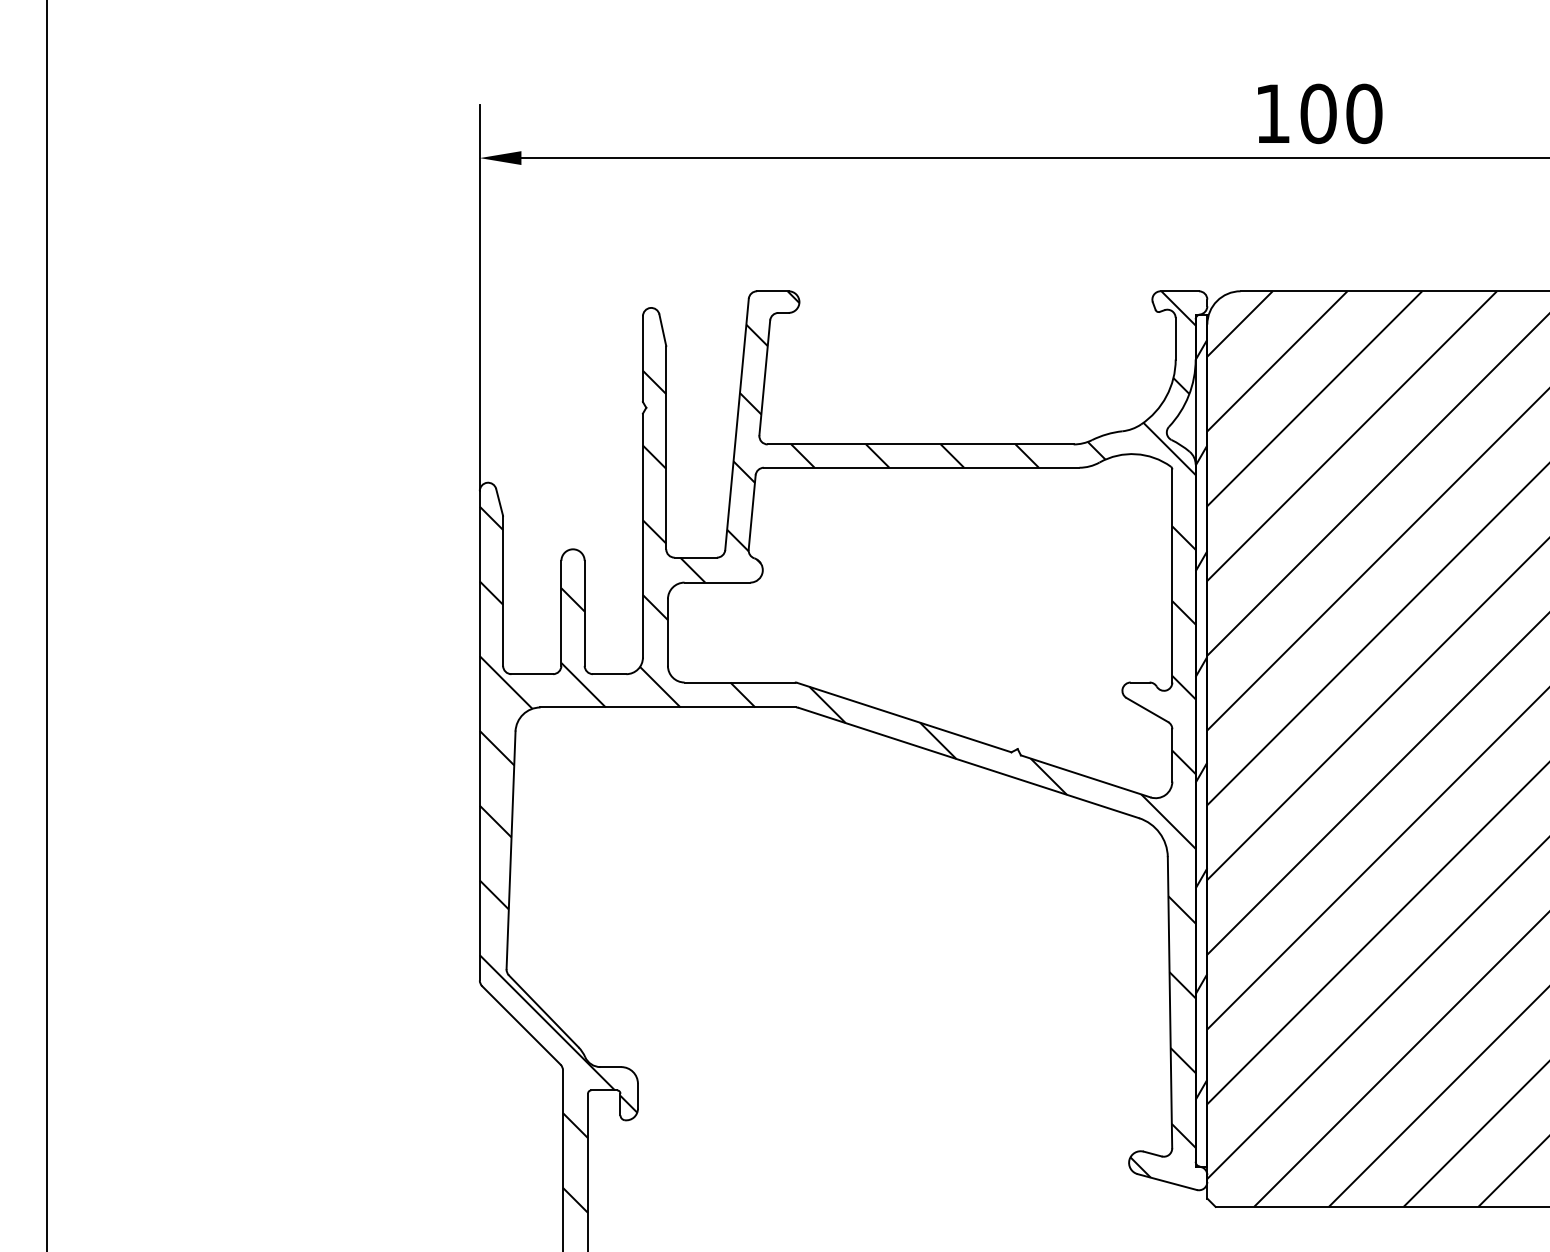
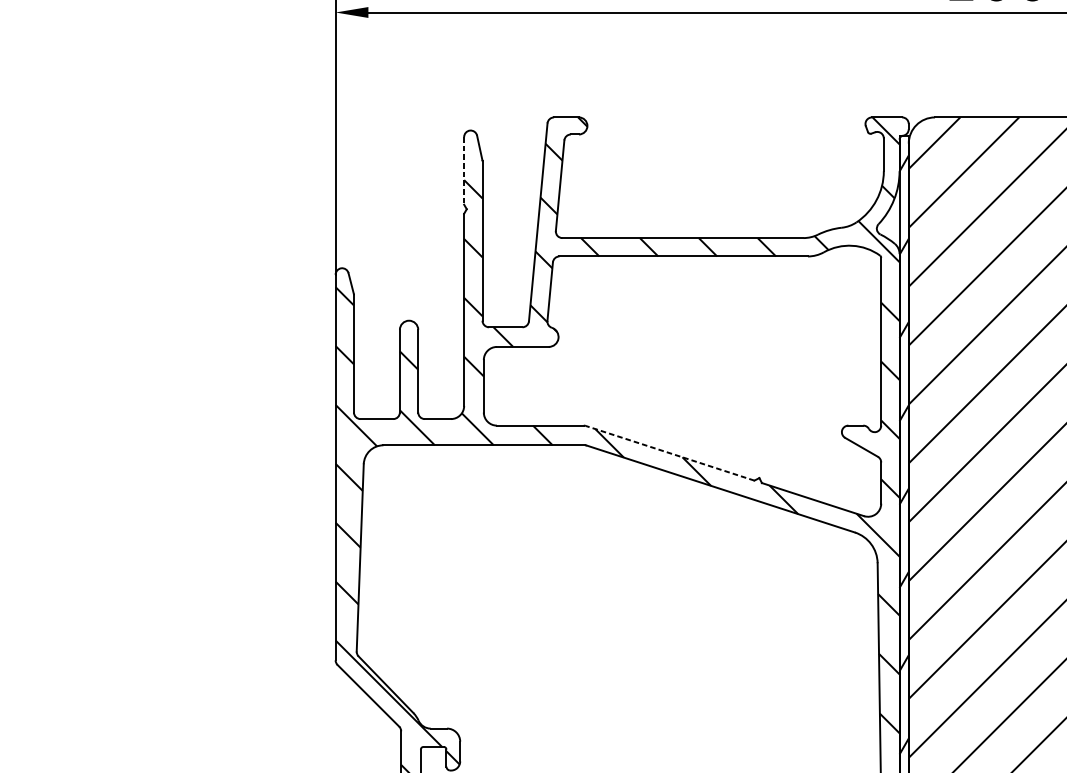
line: (642, 359) -> (463, 171), solid -> dashed
line: (904, 717) -> (670, 453), solid -> dashed

